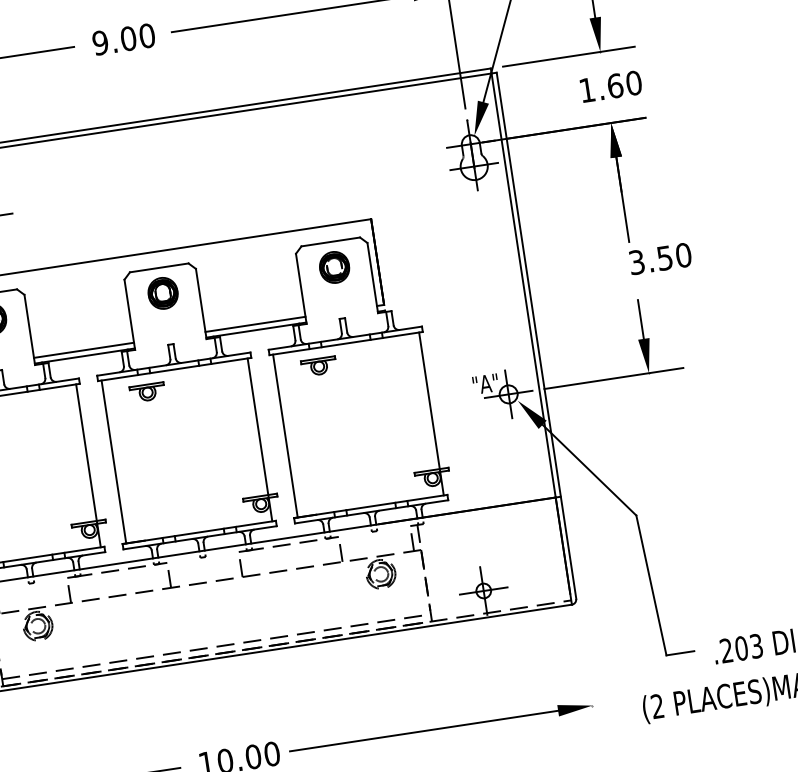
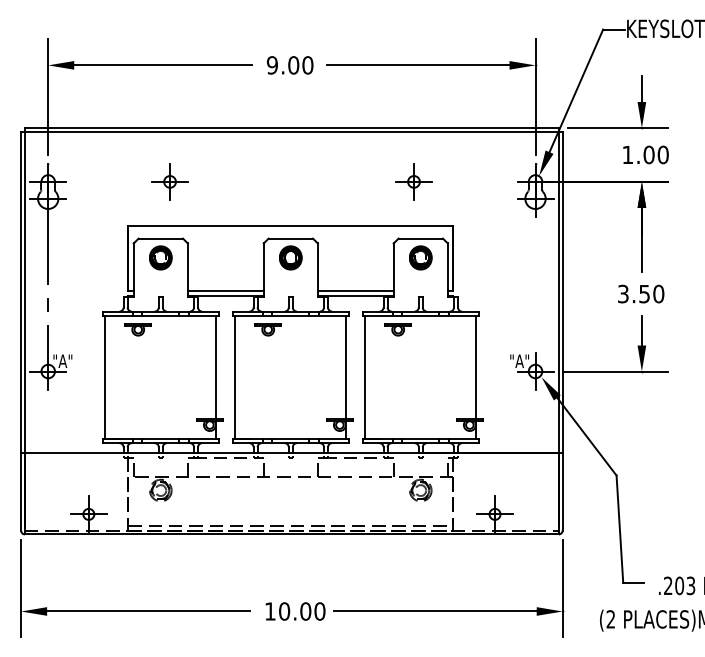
text: (614, 85) -> (648, 154), 1.60 -> 1.00
part: (309, 168) -> (413, 181), added
text: (660, 258) -> (641, 293), moved
line: (587, 675) -> (562, 588), added

